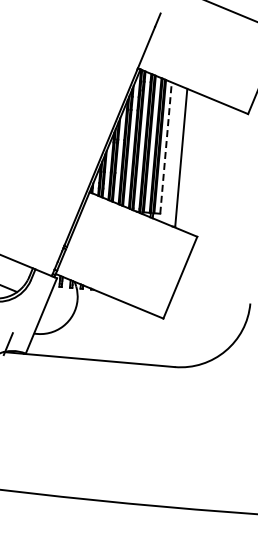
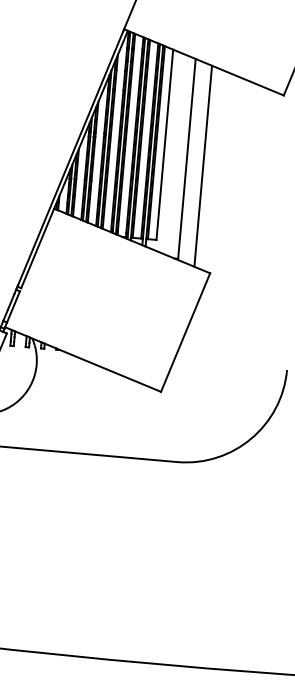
line: (166, 148) -> (165, 145), dashed -> solid
line: (192, 162) -> (203, 165), added

